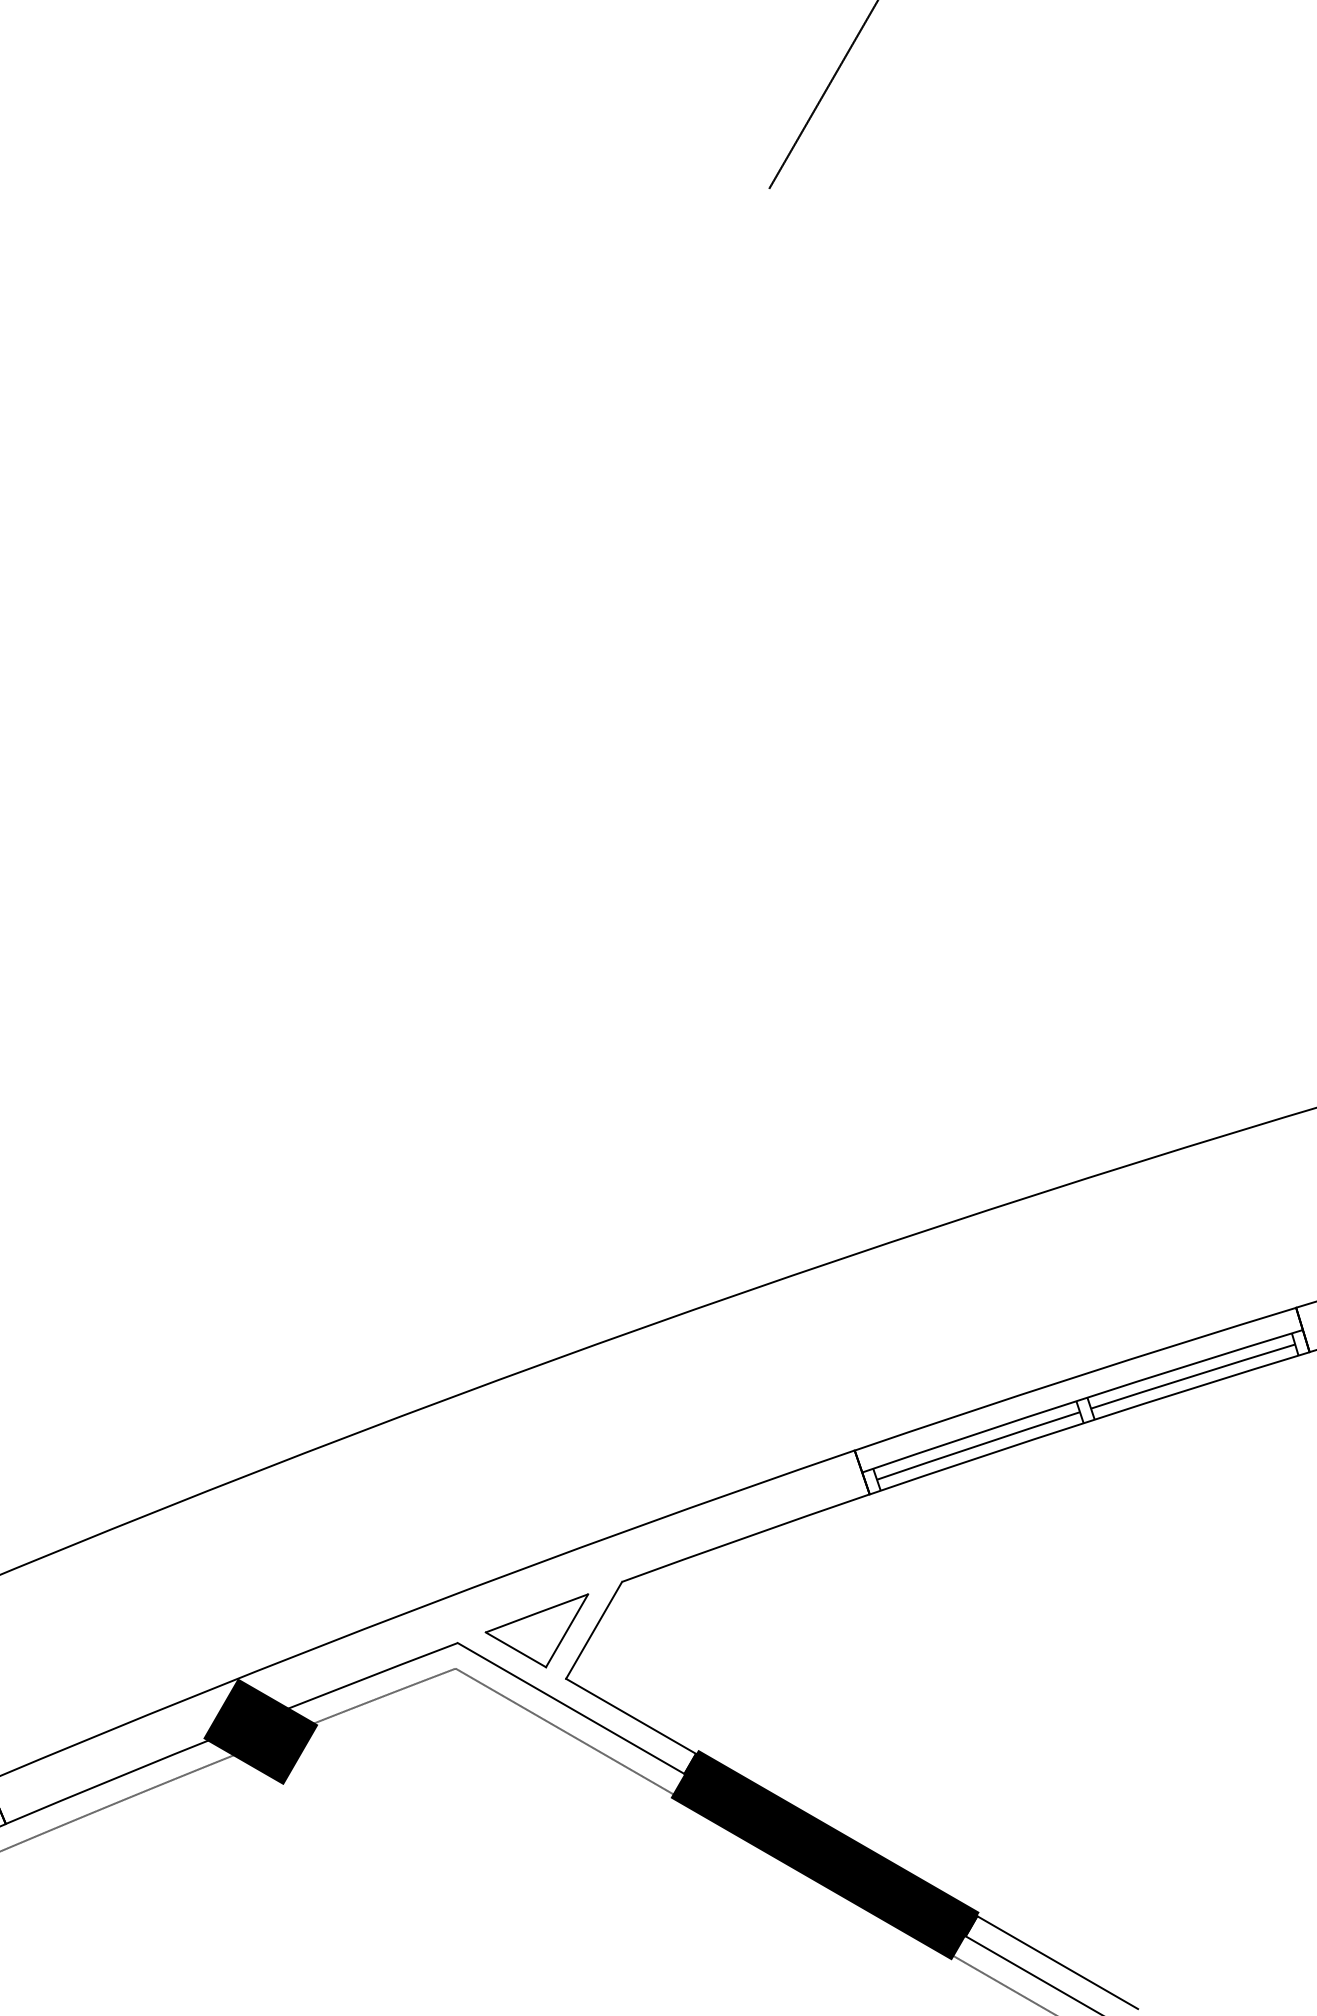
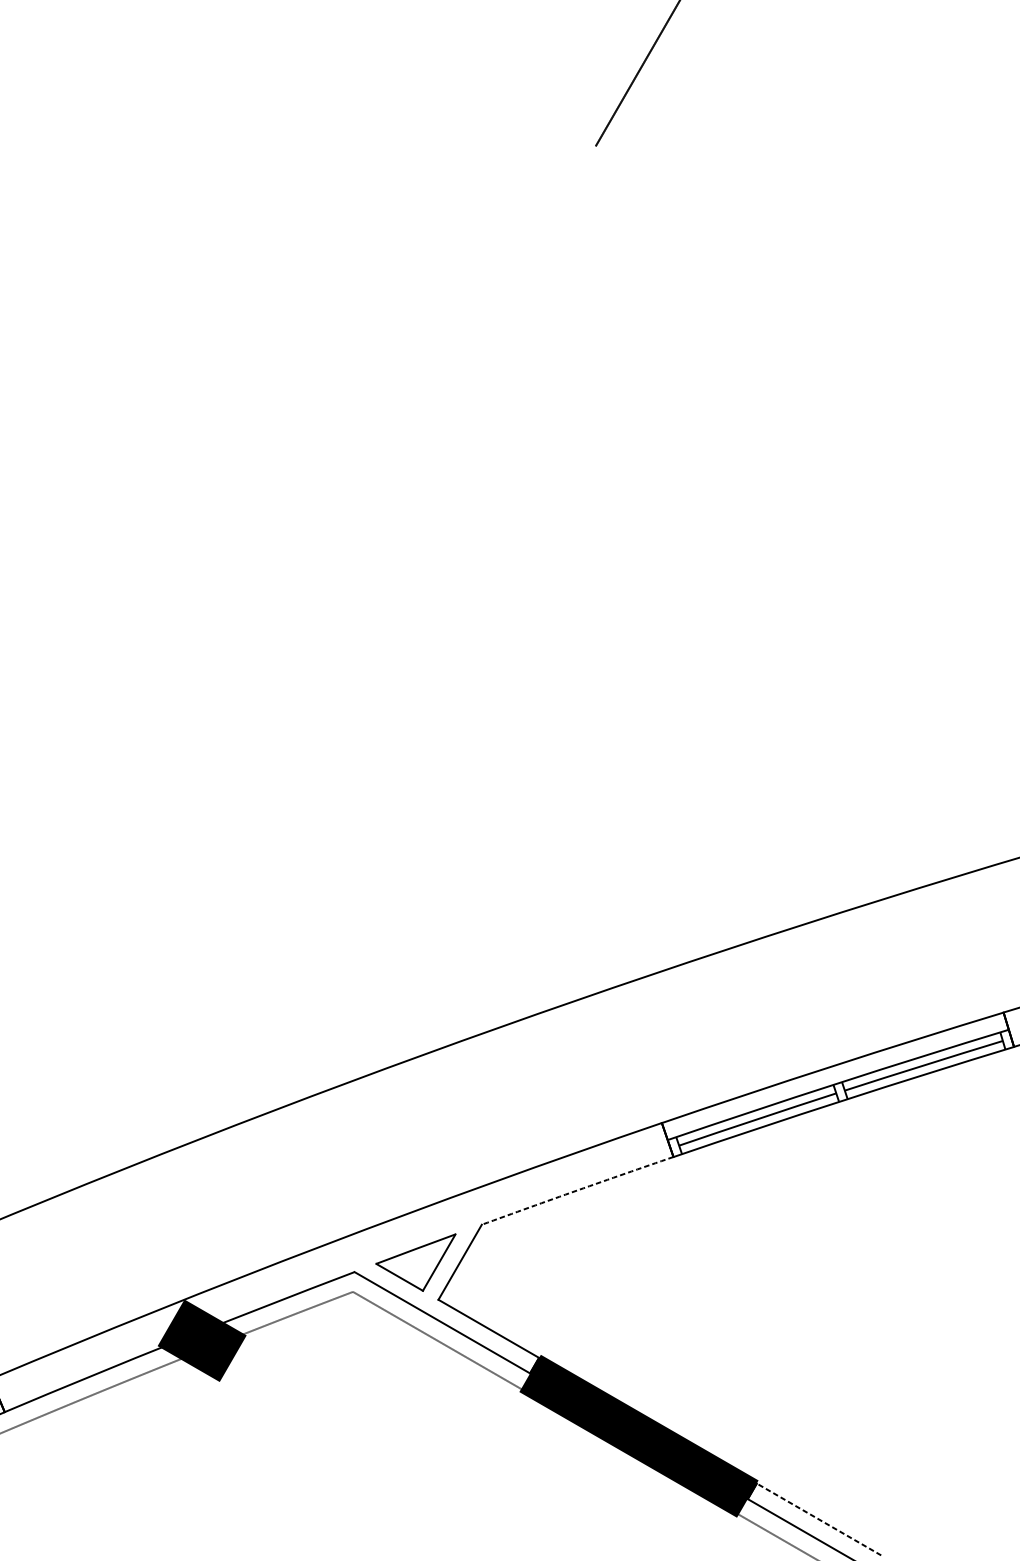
arc: (745, 1537) -> (577, 1190), solid -> dashed
line: (1057, 1962) -> (818, 1519), solid -> dashed

